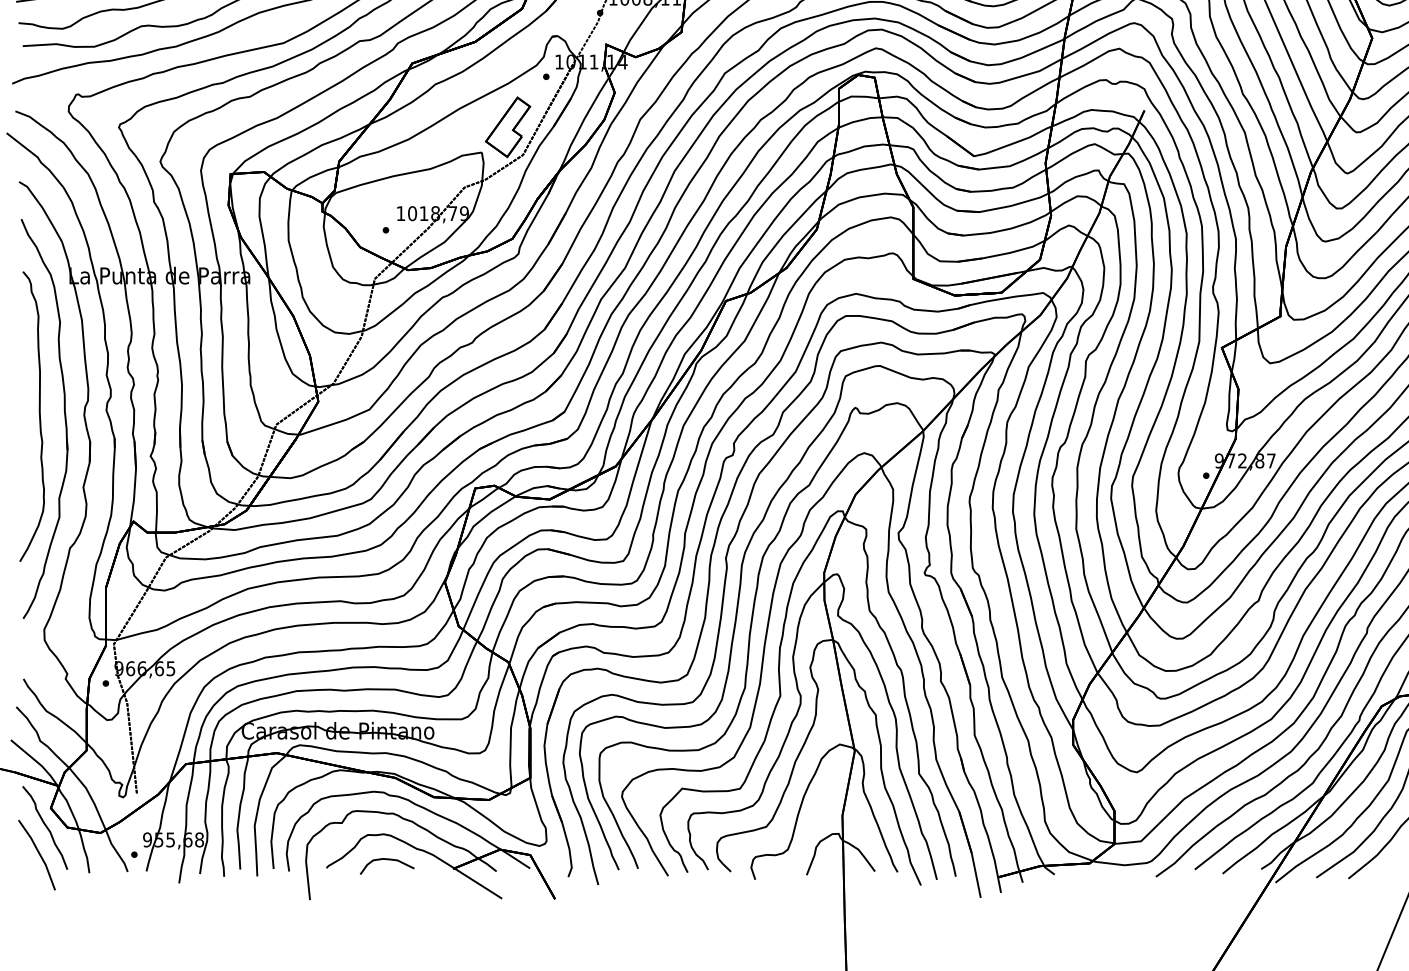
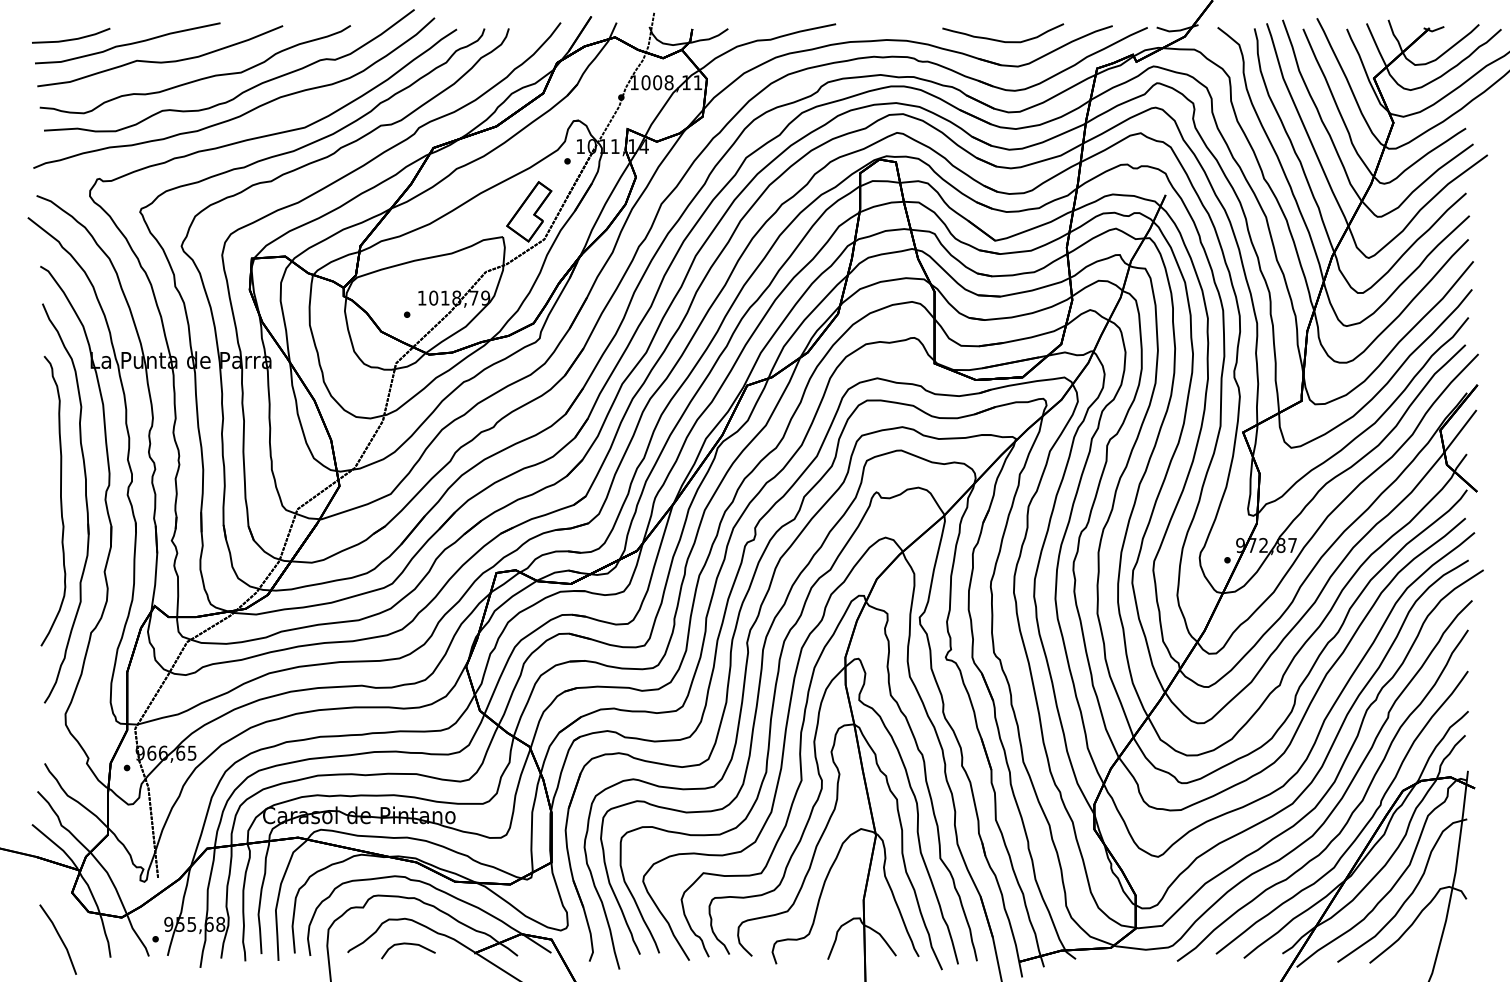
curve: (45, 826) -> (66, 911), removed

